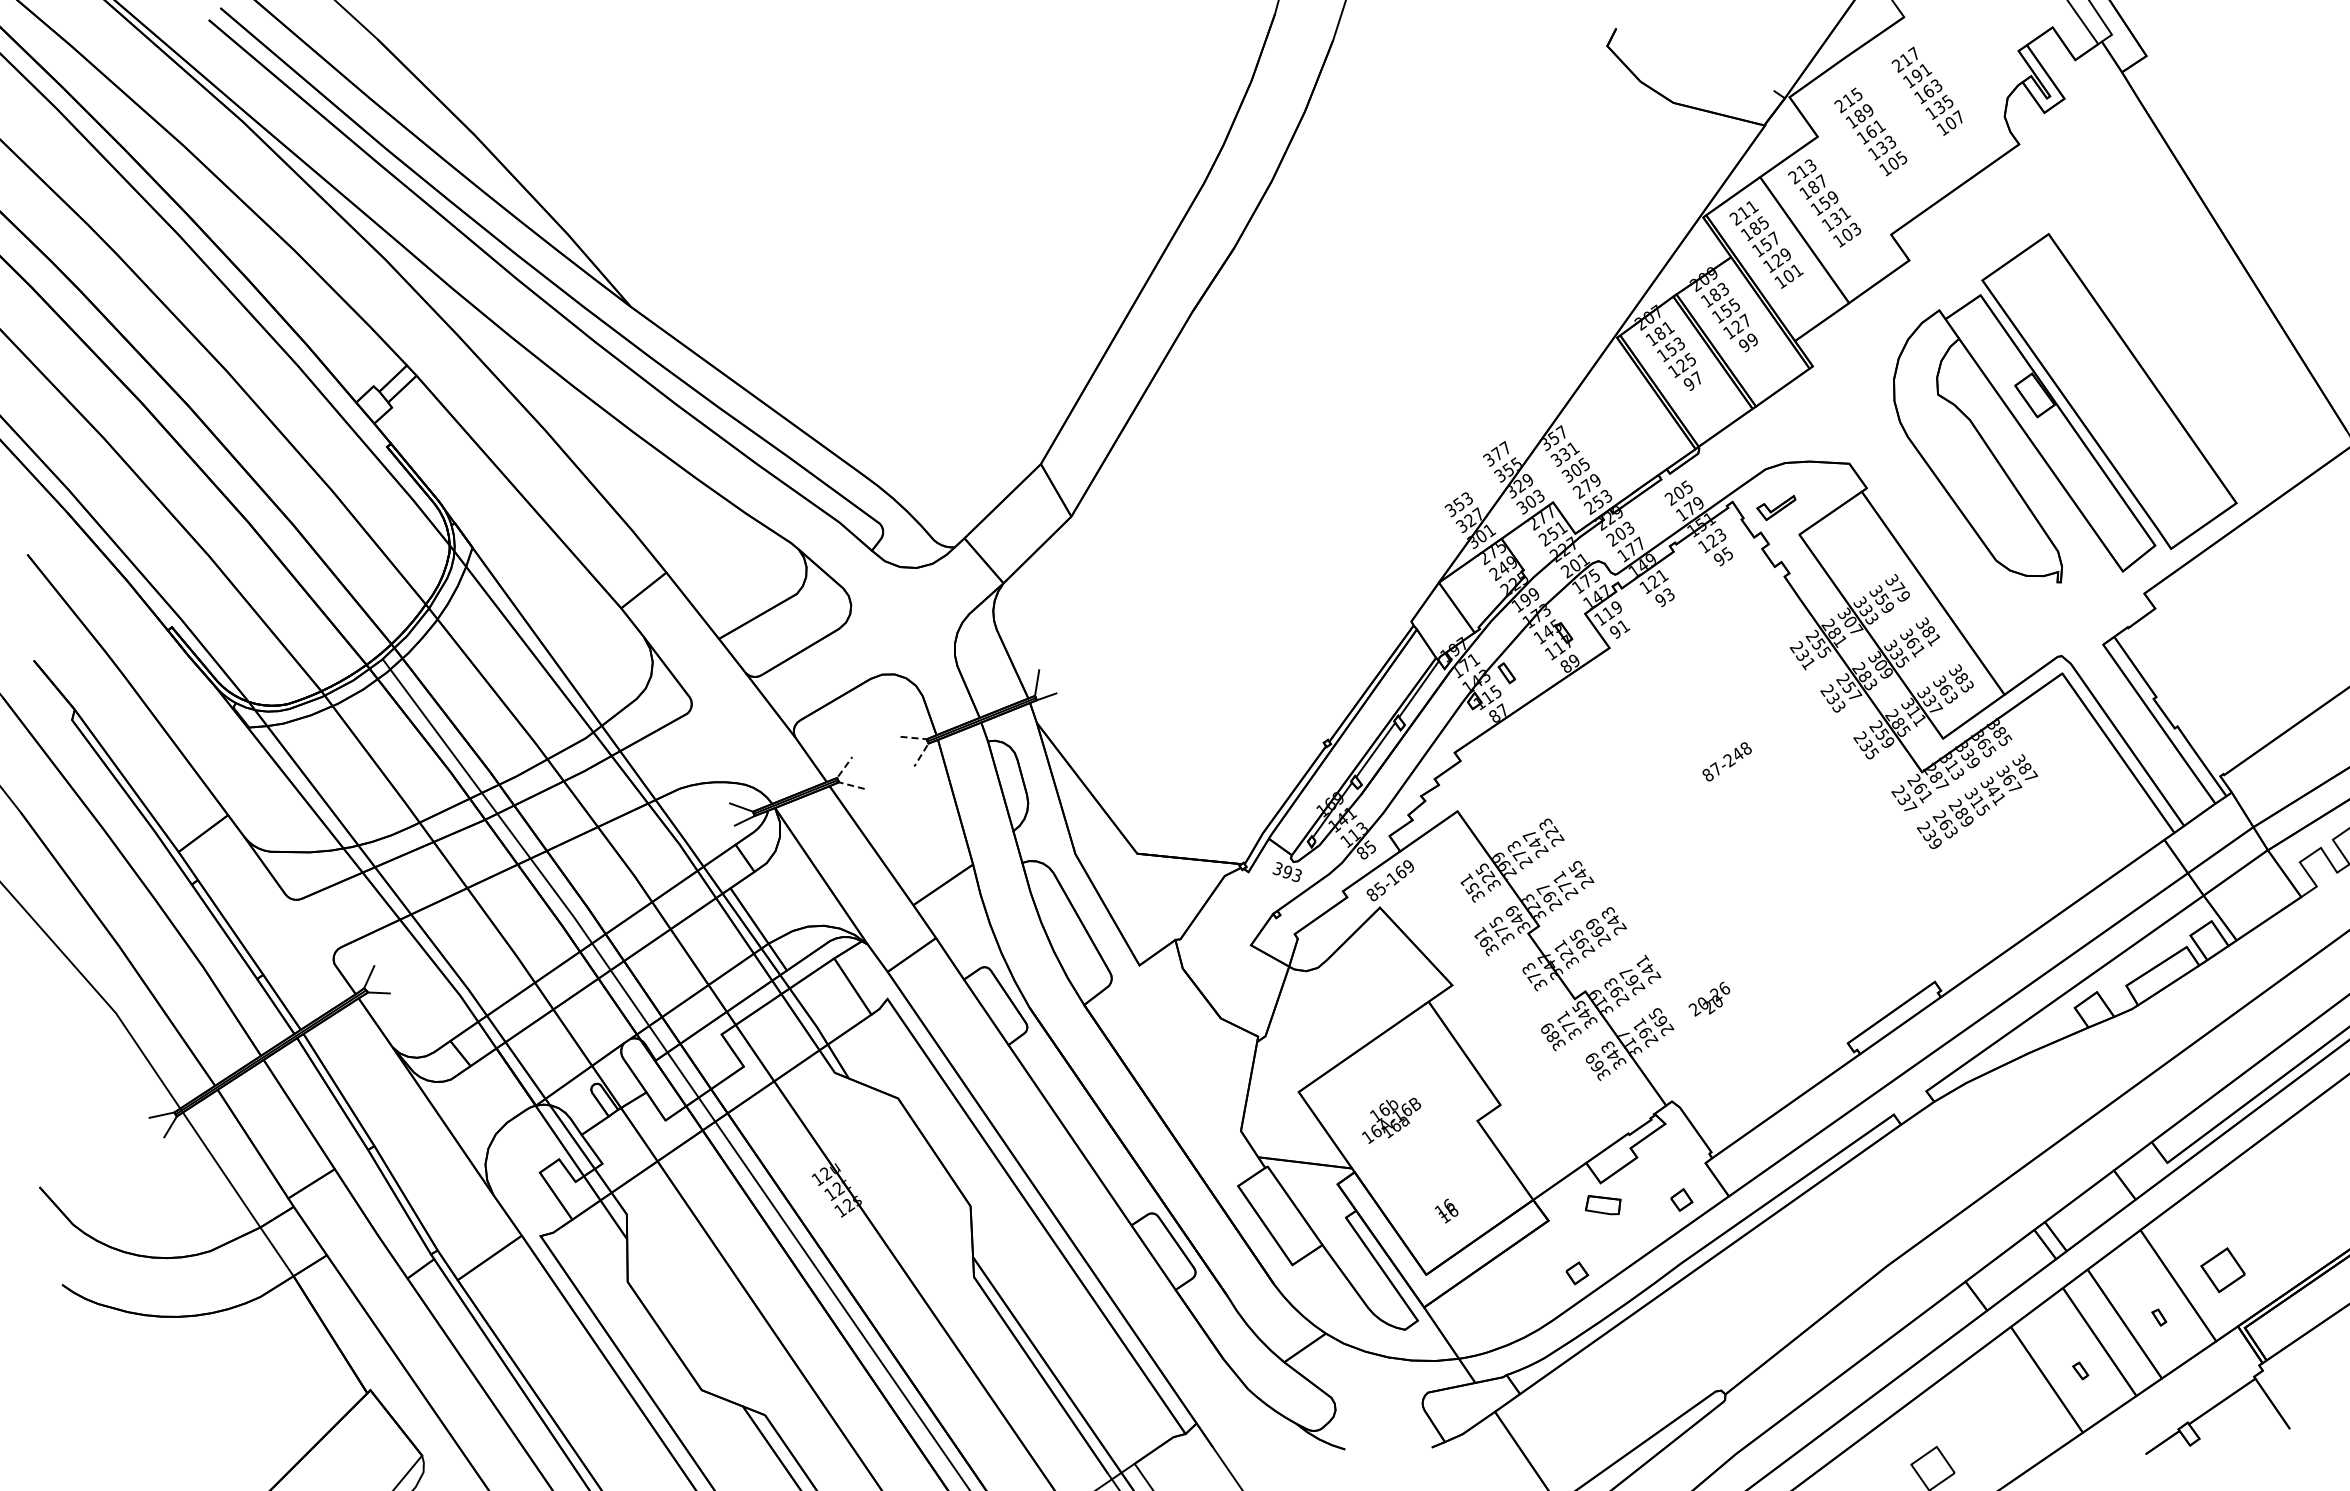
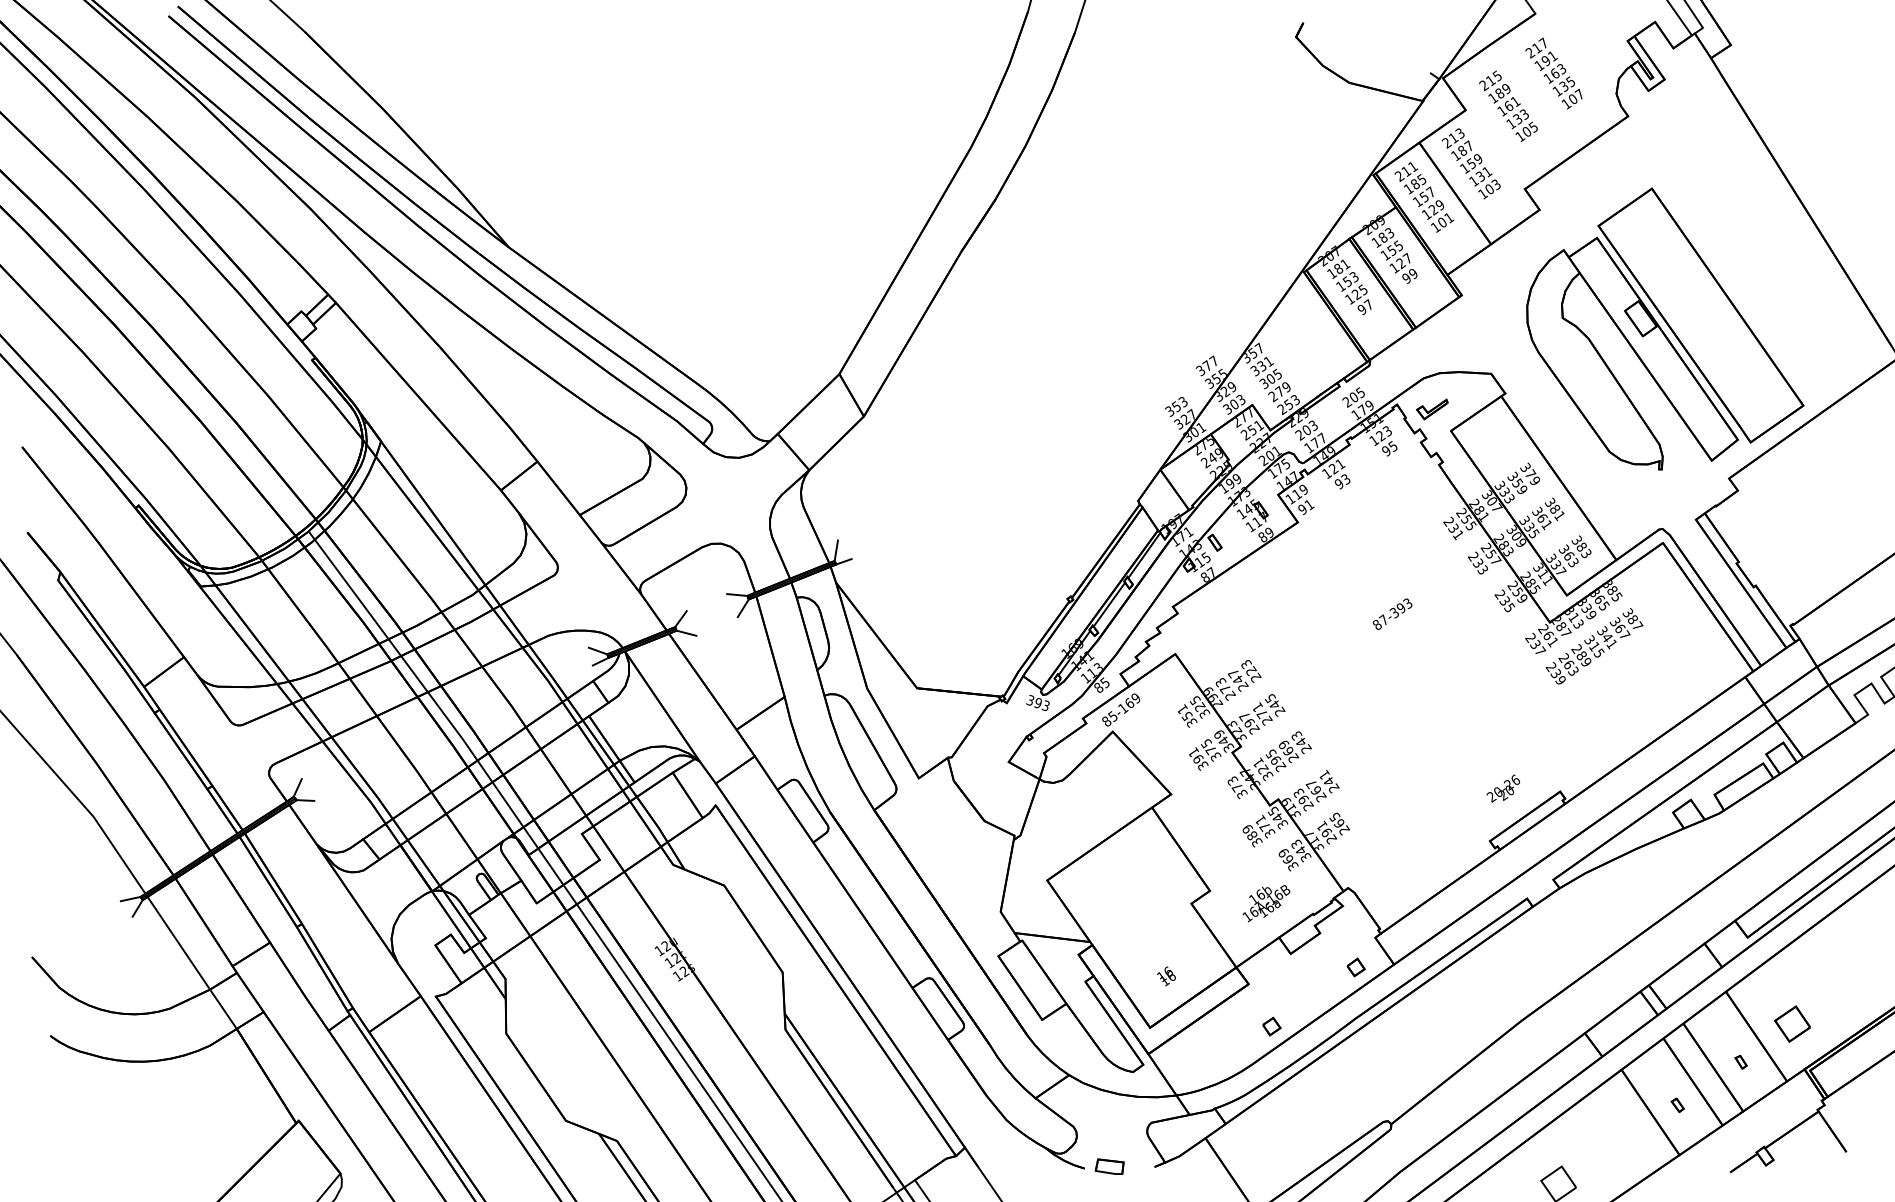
line: (927, 741) -> (747, 597), dashed -> solid
text: (1737, 754) -> (1401, 608), 87-248 -> 87-393
line: (838, 780) -> (676, 629), dashed -> solid
text: (1709, 998) -> (1503, 788), moved
text: (1391, 1120) -> (1266, 903), moved
part: (1603, 1205) -> (1109, 1167), moved

